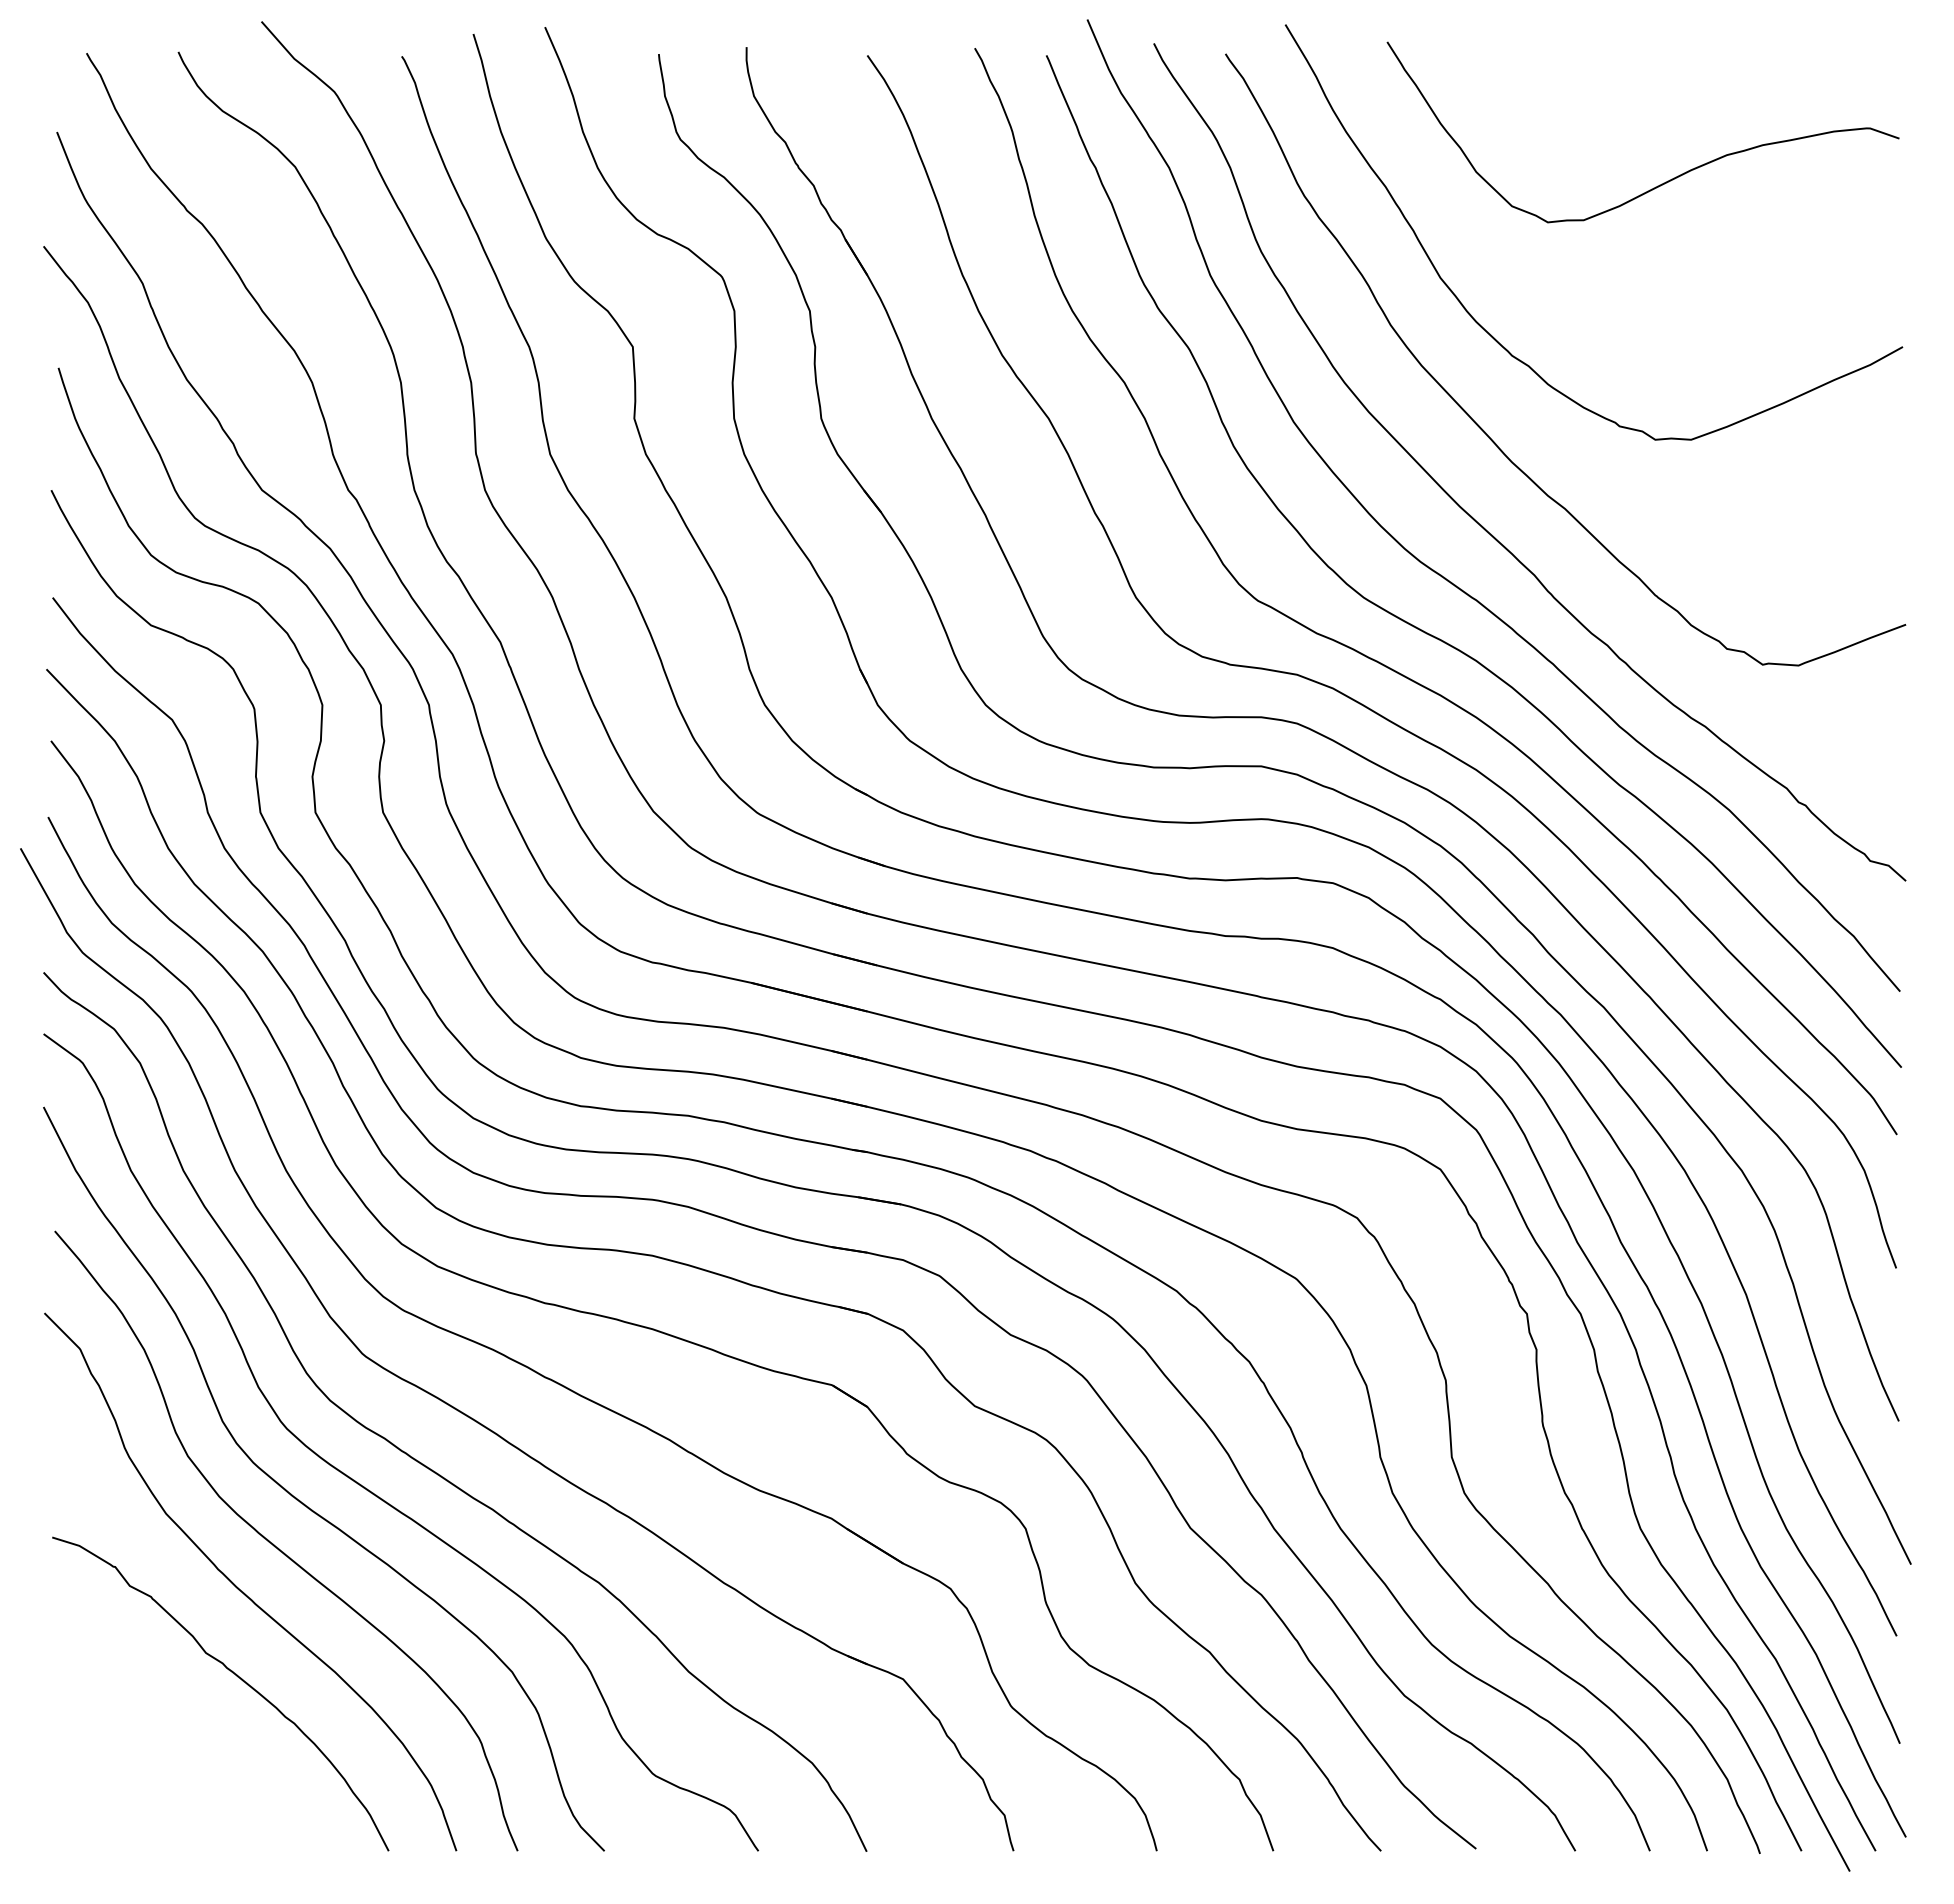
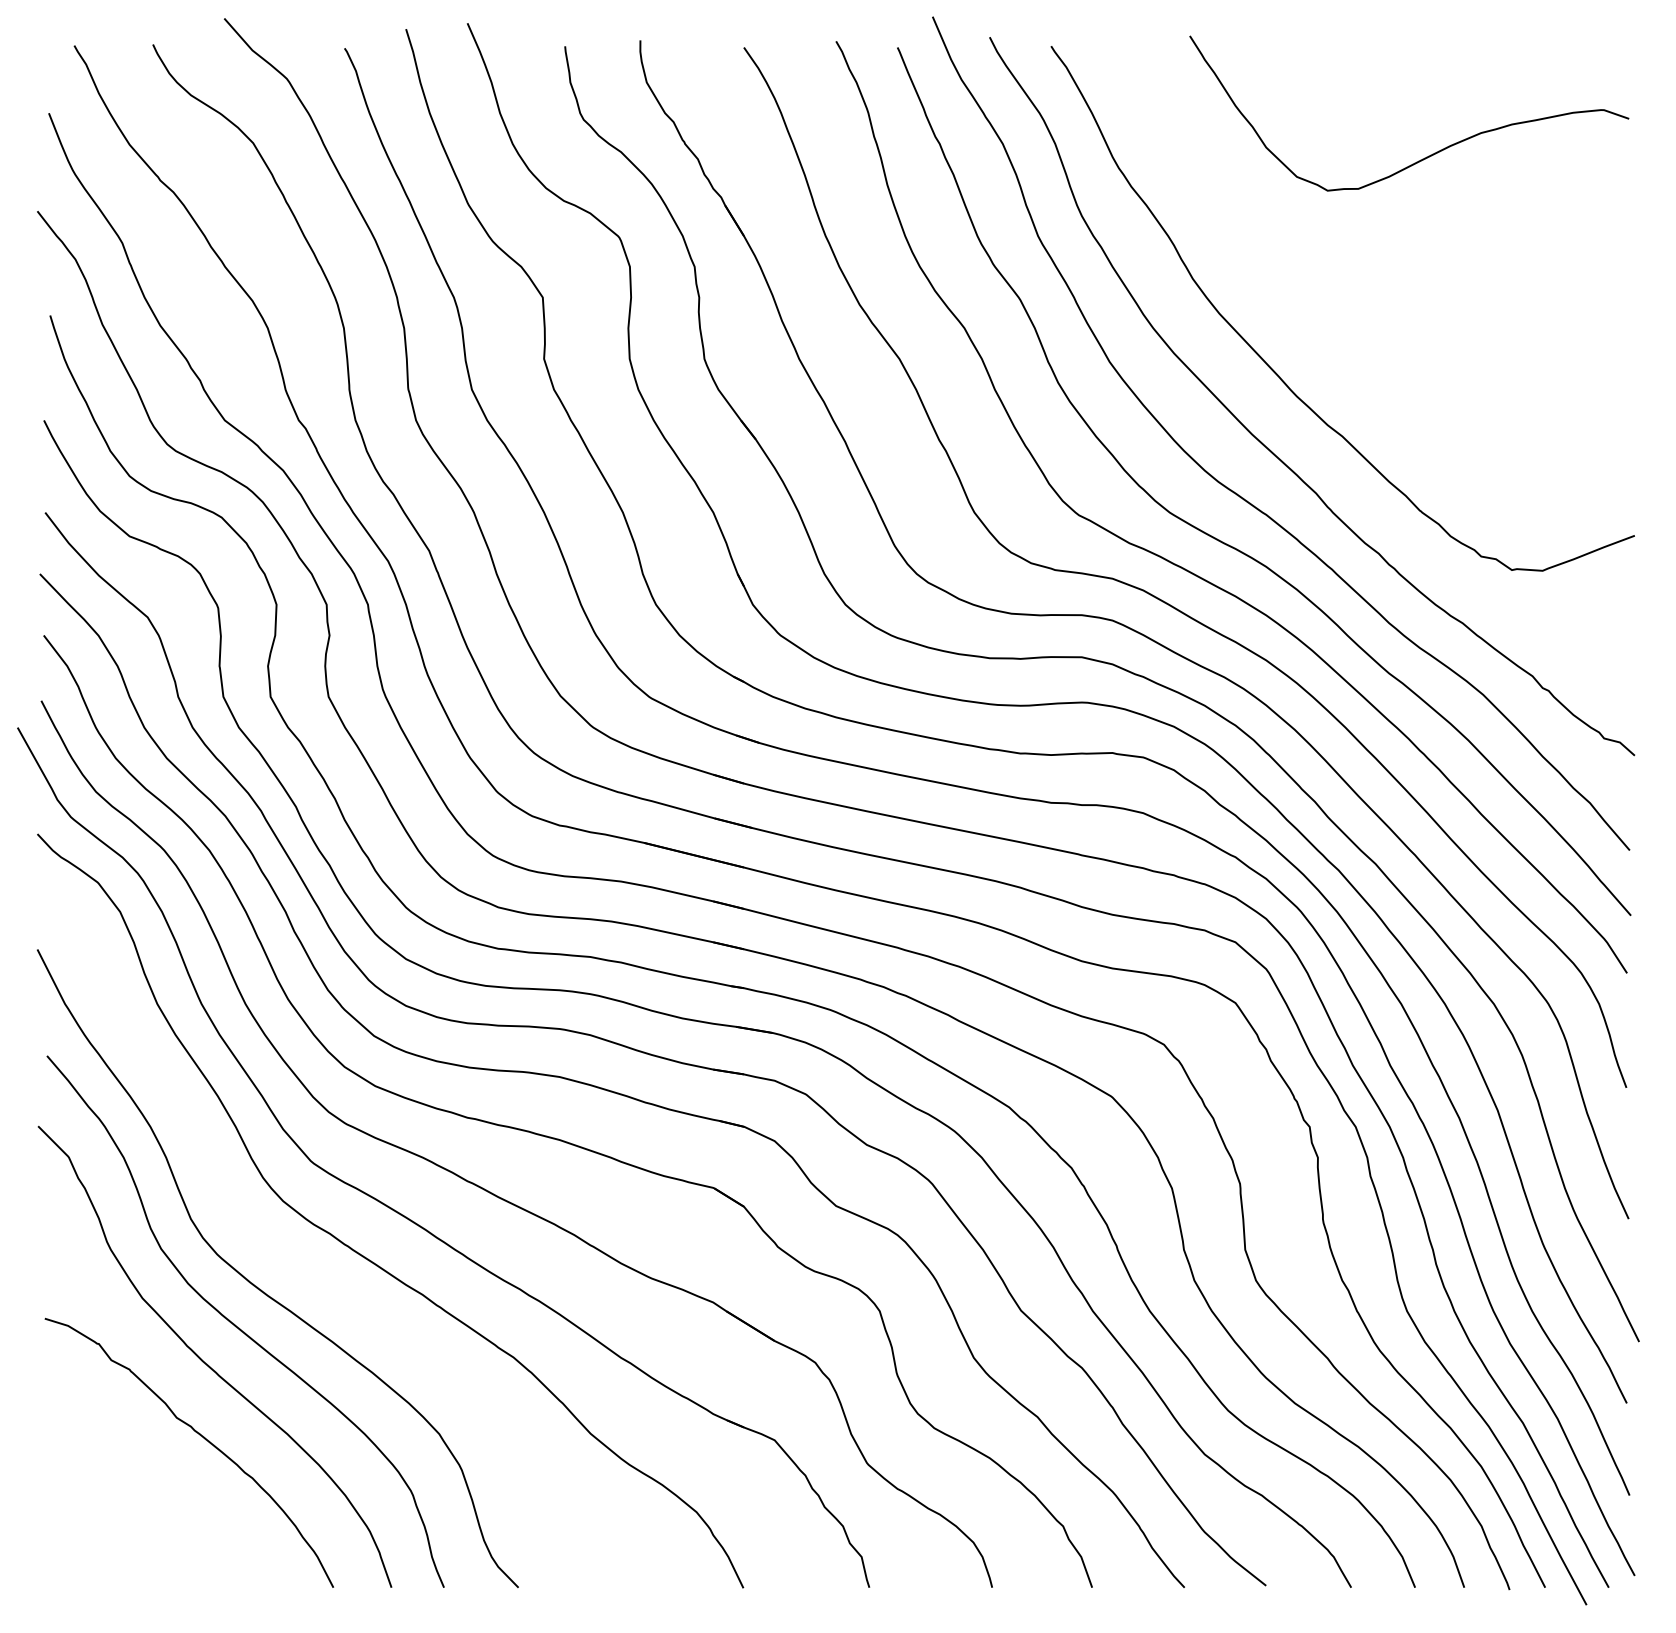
curve: (1491, 334) -> (1279, 286), removed
curve: (370, 1490) -> (317, 1278), removed

